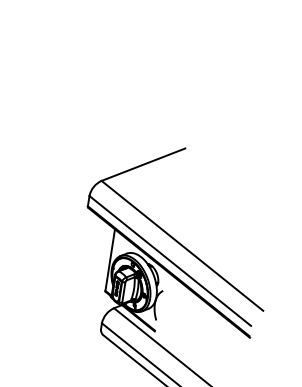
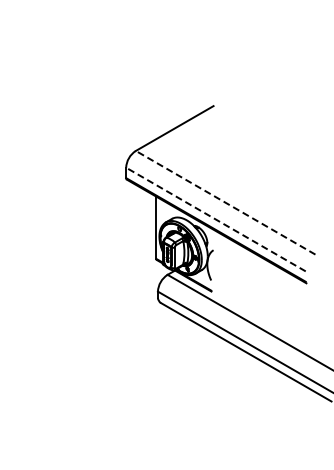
line: (182, 245) -> (225, 202), solid -> dashed
line: (169, 260) -> (215, 219), solid -> dashed

